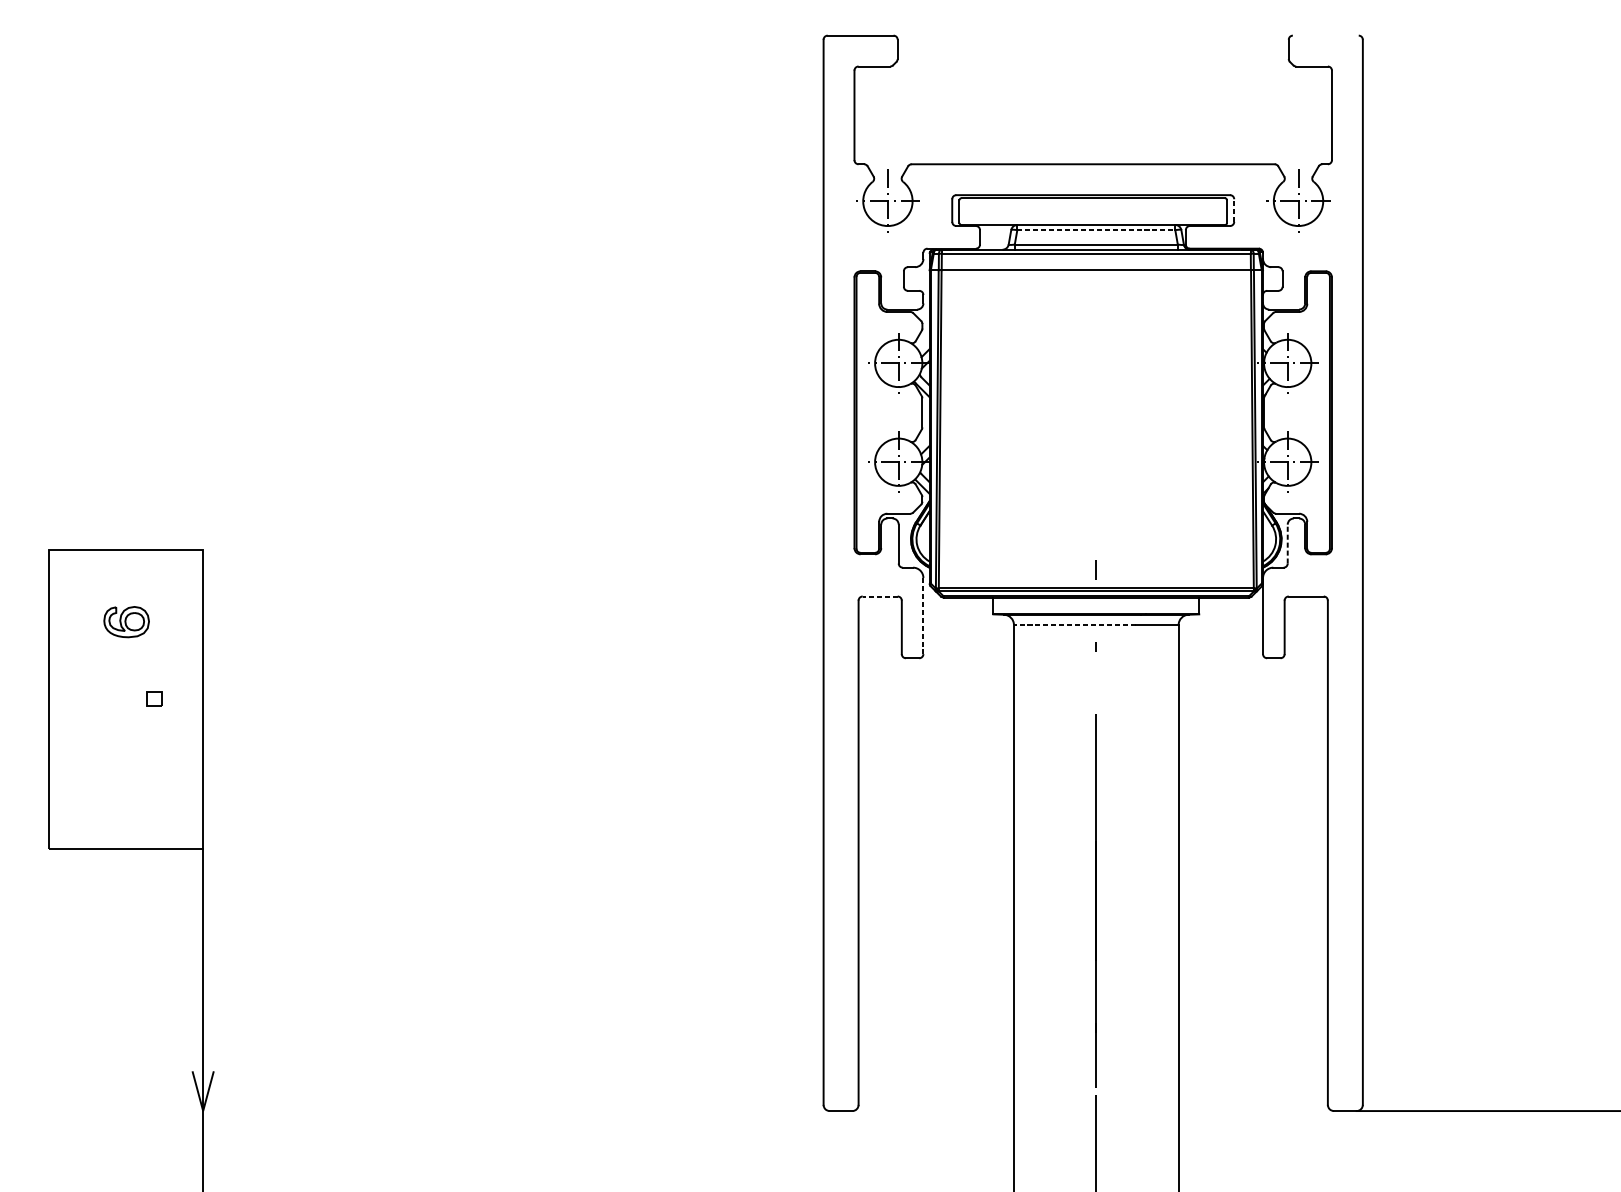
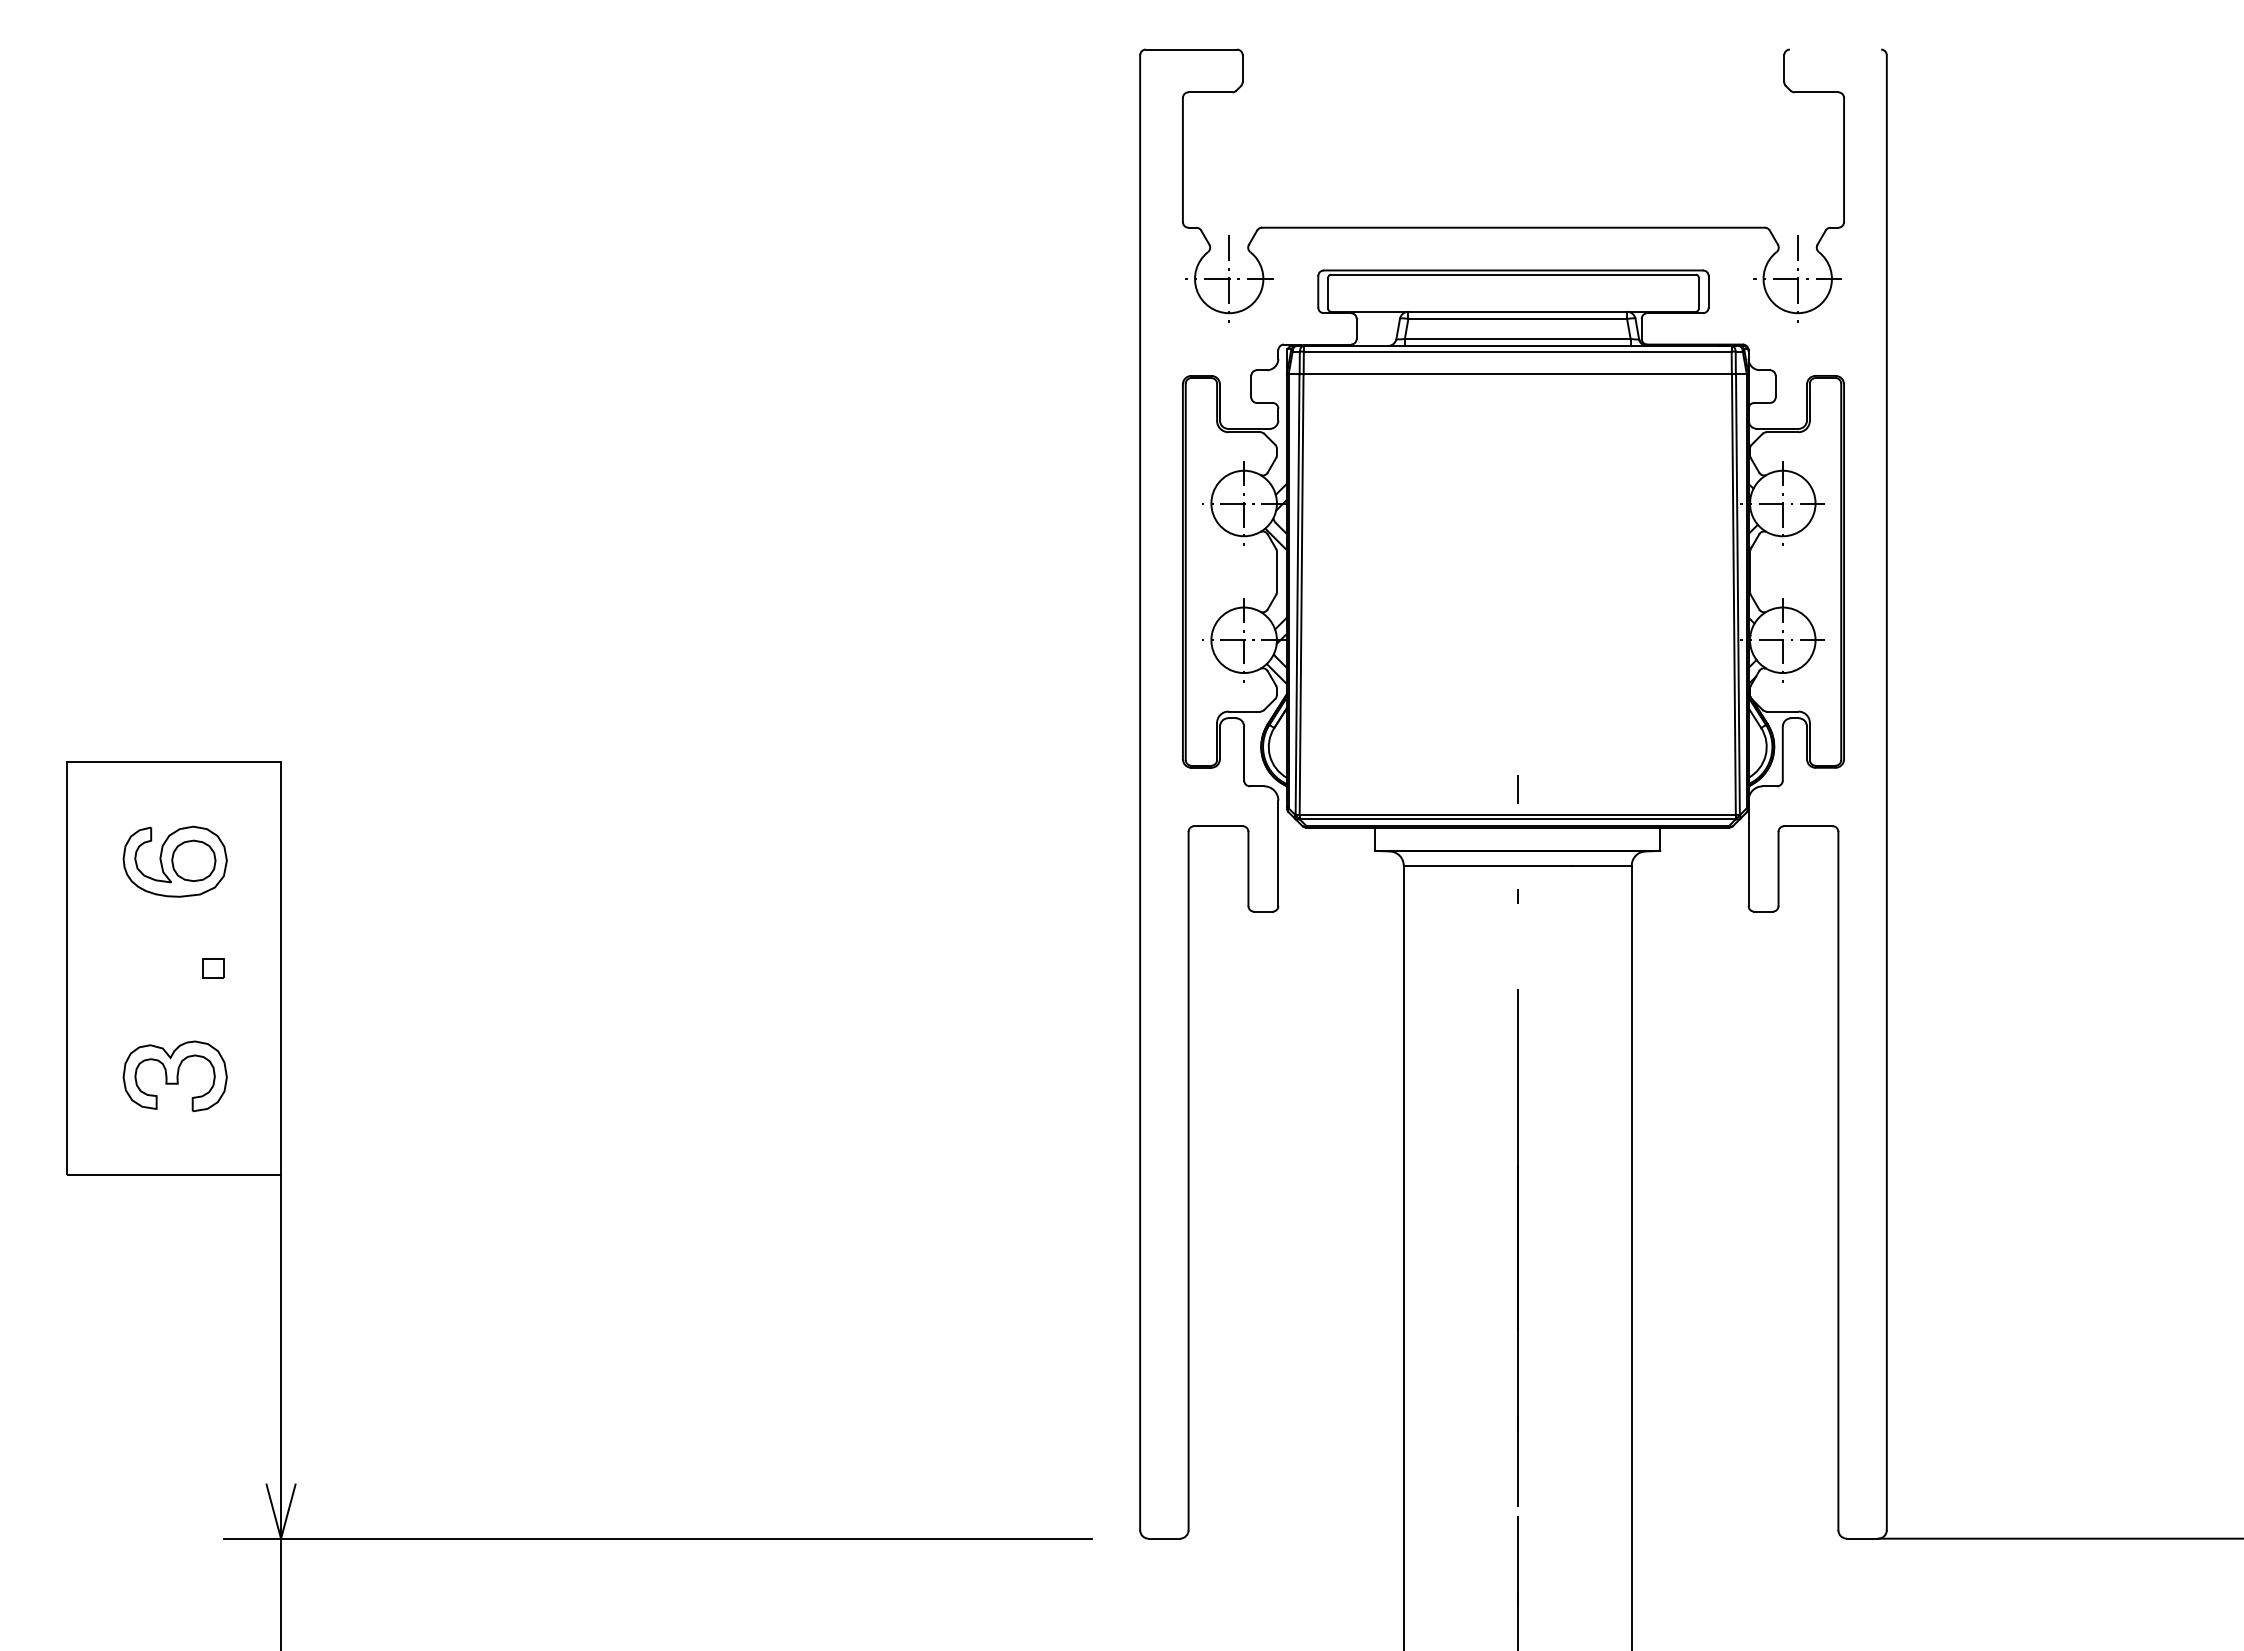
line: (1234, 210) -> (1708, 291), dashed -> solid
line: (1096, 229) -> (1518, 318), dashed -> solid
line: (1287, 544) -> (1782, 753), dashed -> solid
line: (880, 596) -> (1218, 826), dashed -> solid
line: (923, 616) -> (1278, 853), dashed -> solid
part: (126, 621) -> (174, 861), size x1.67
line: (1074, 624) -> (1487, 865), dashed -> solid
part: (126, 777) -> (174, 1076), added
line: (475, 1110) -> (657, 1538), added

